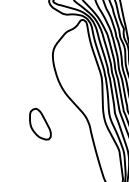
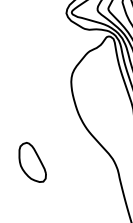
part: (40, 123) -> (32, 161), moved

